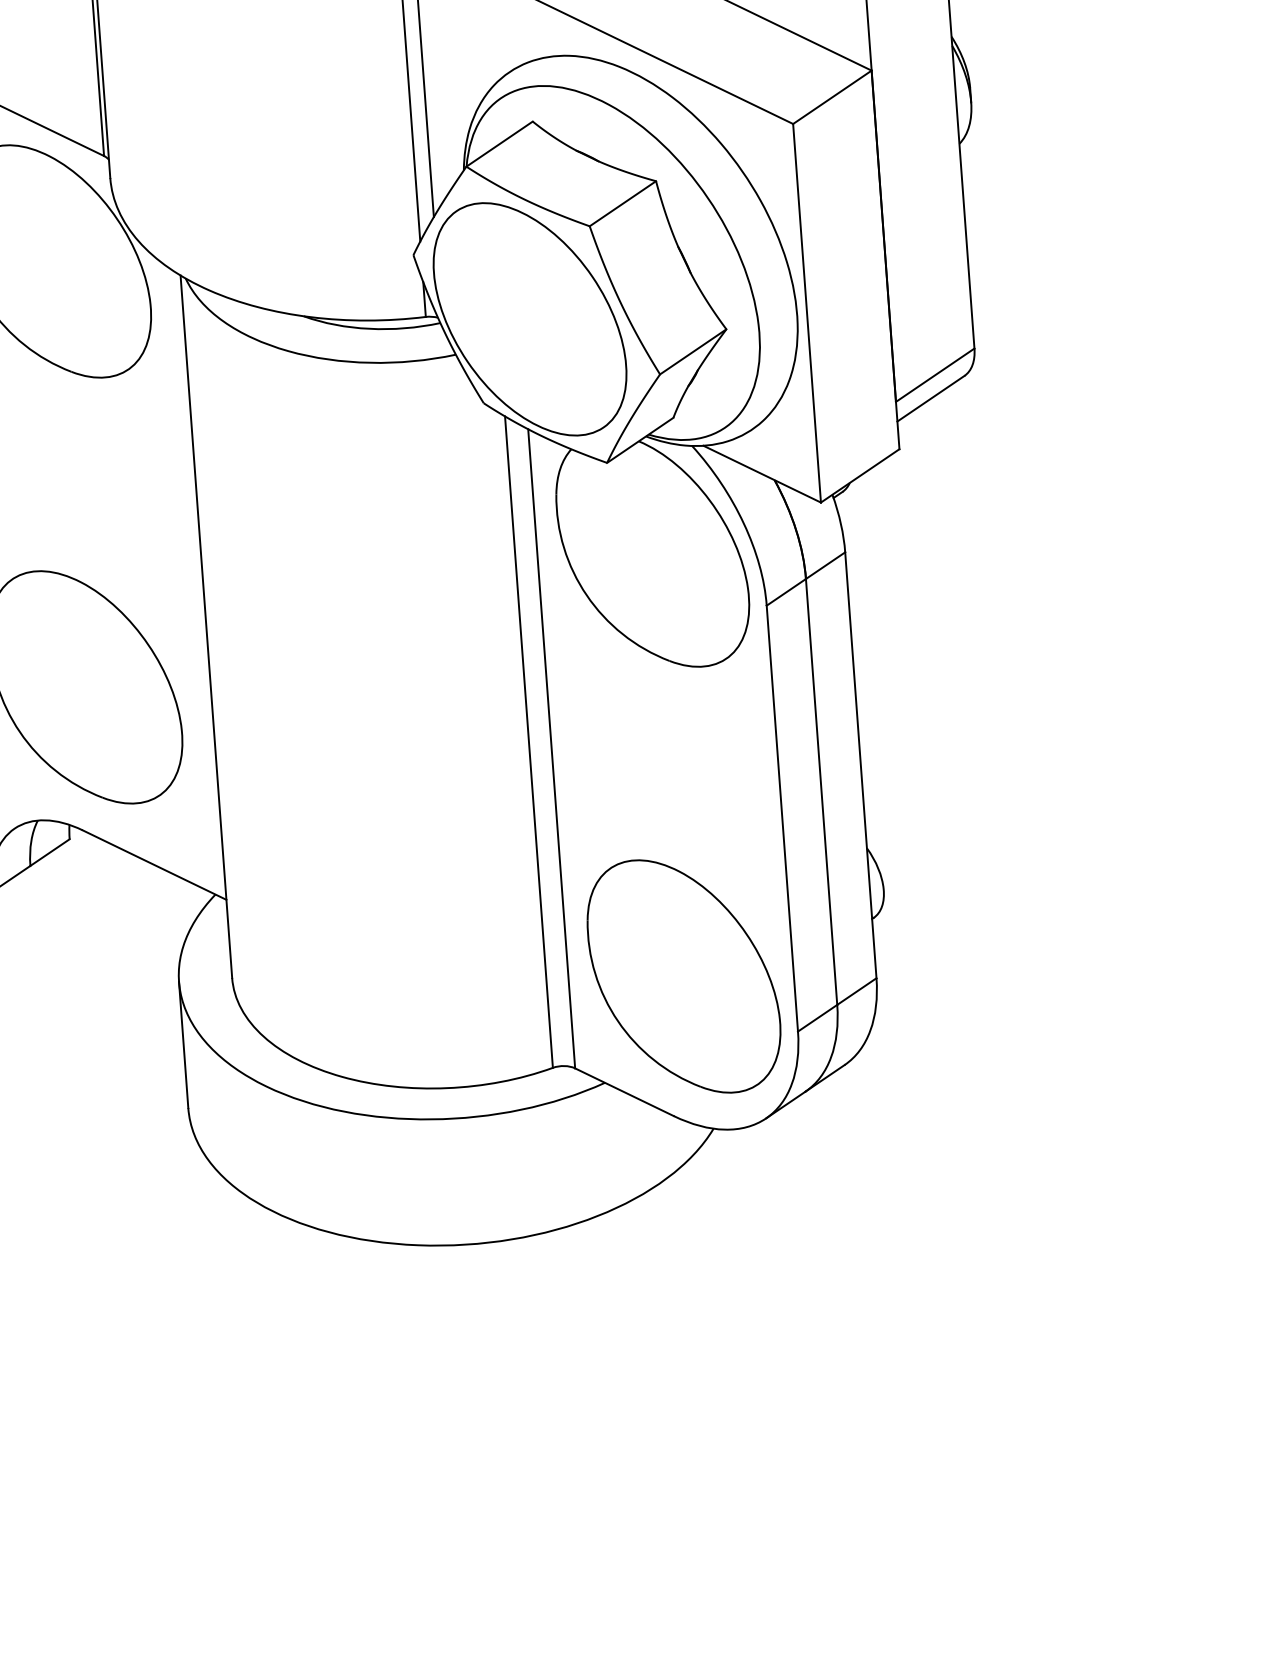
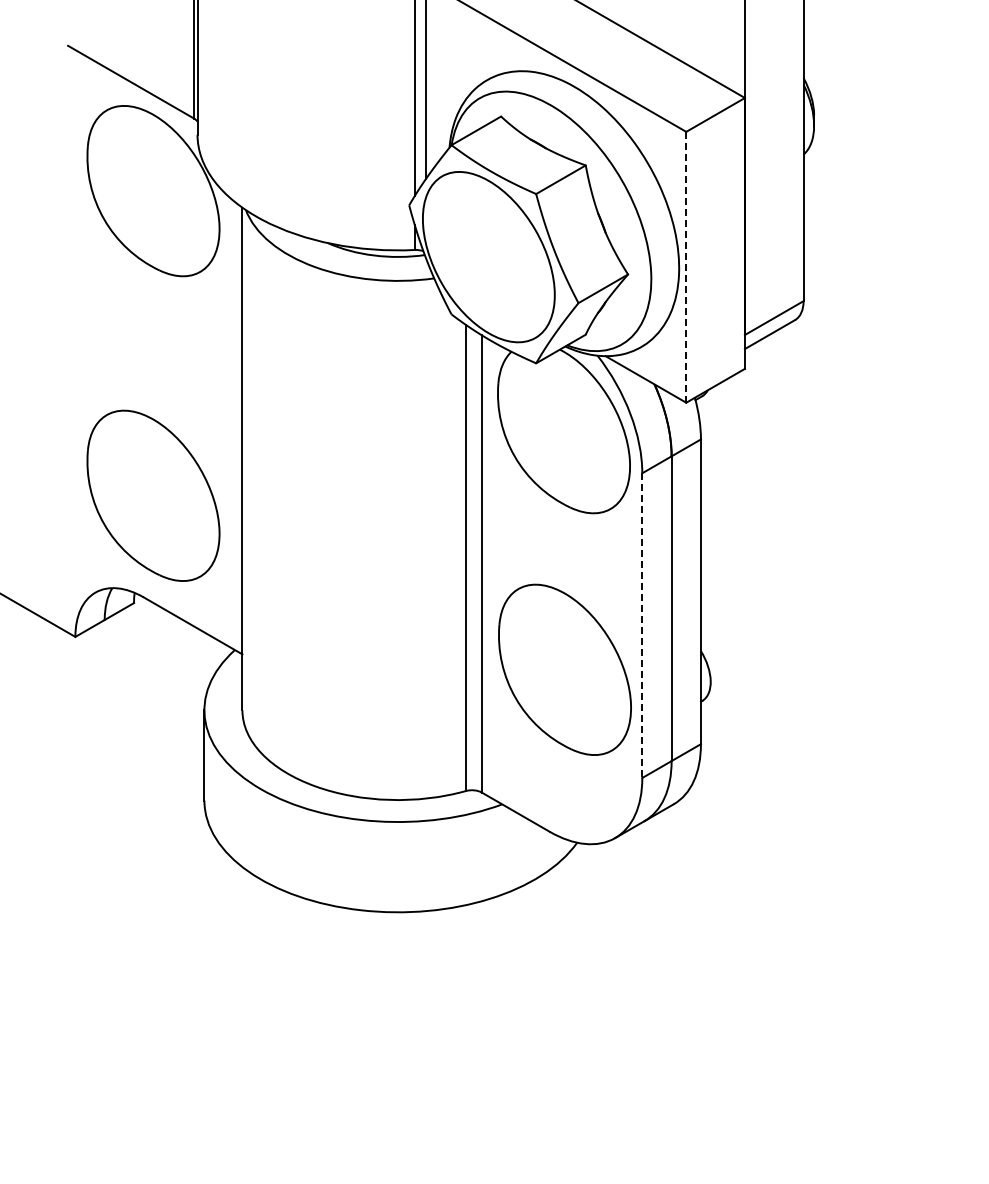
line: (807, 313) -> (686, 267), solid -> dashed
line: (782, 819) -> (642, 626), solid -> dashed
part: (683, 976) -> (564, 669), moved

